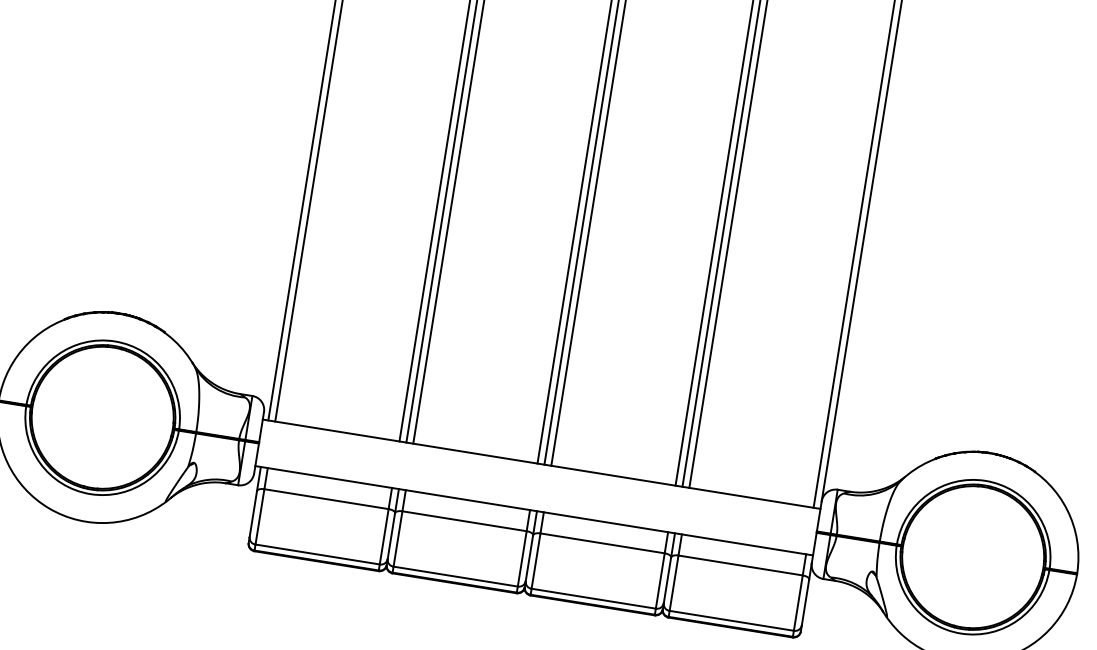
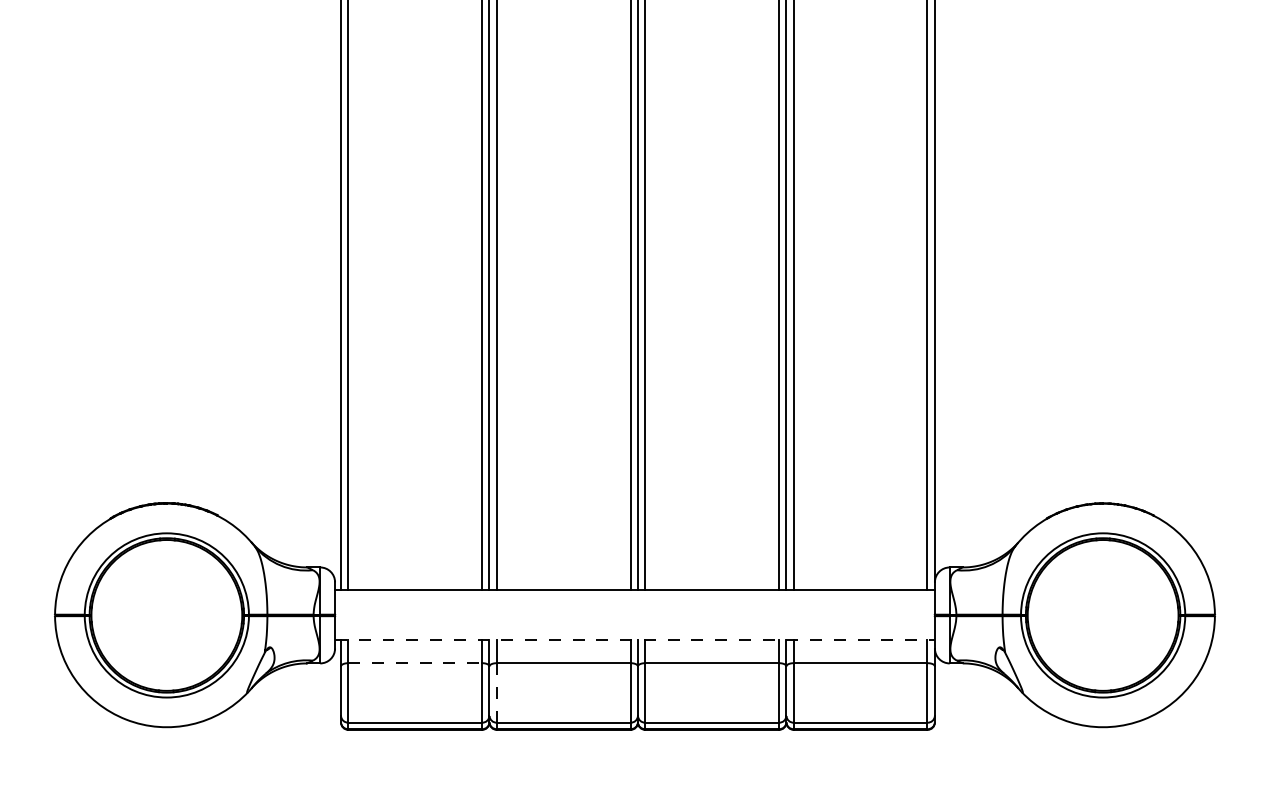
line: (326, 499) -> (415, 663), solid -> dashed
line: (533, 510) -> (634, 640), solid -> dashed
line: (397, 538) -> (496, 692), solid -> dashed

